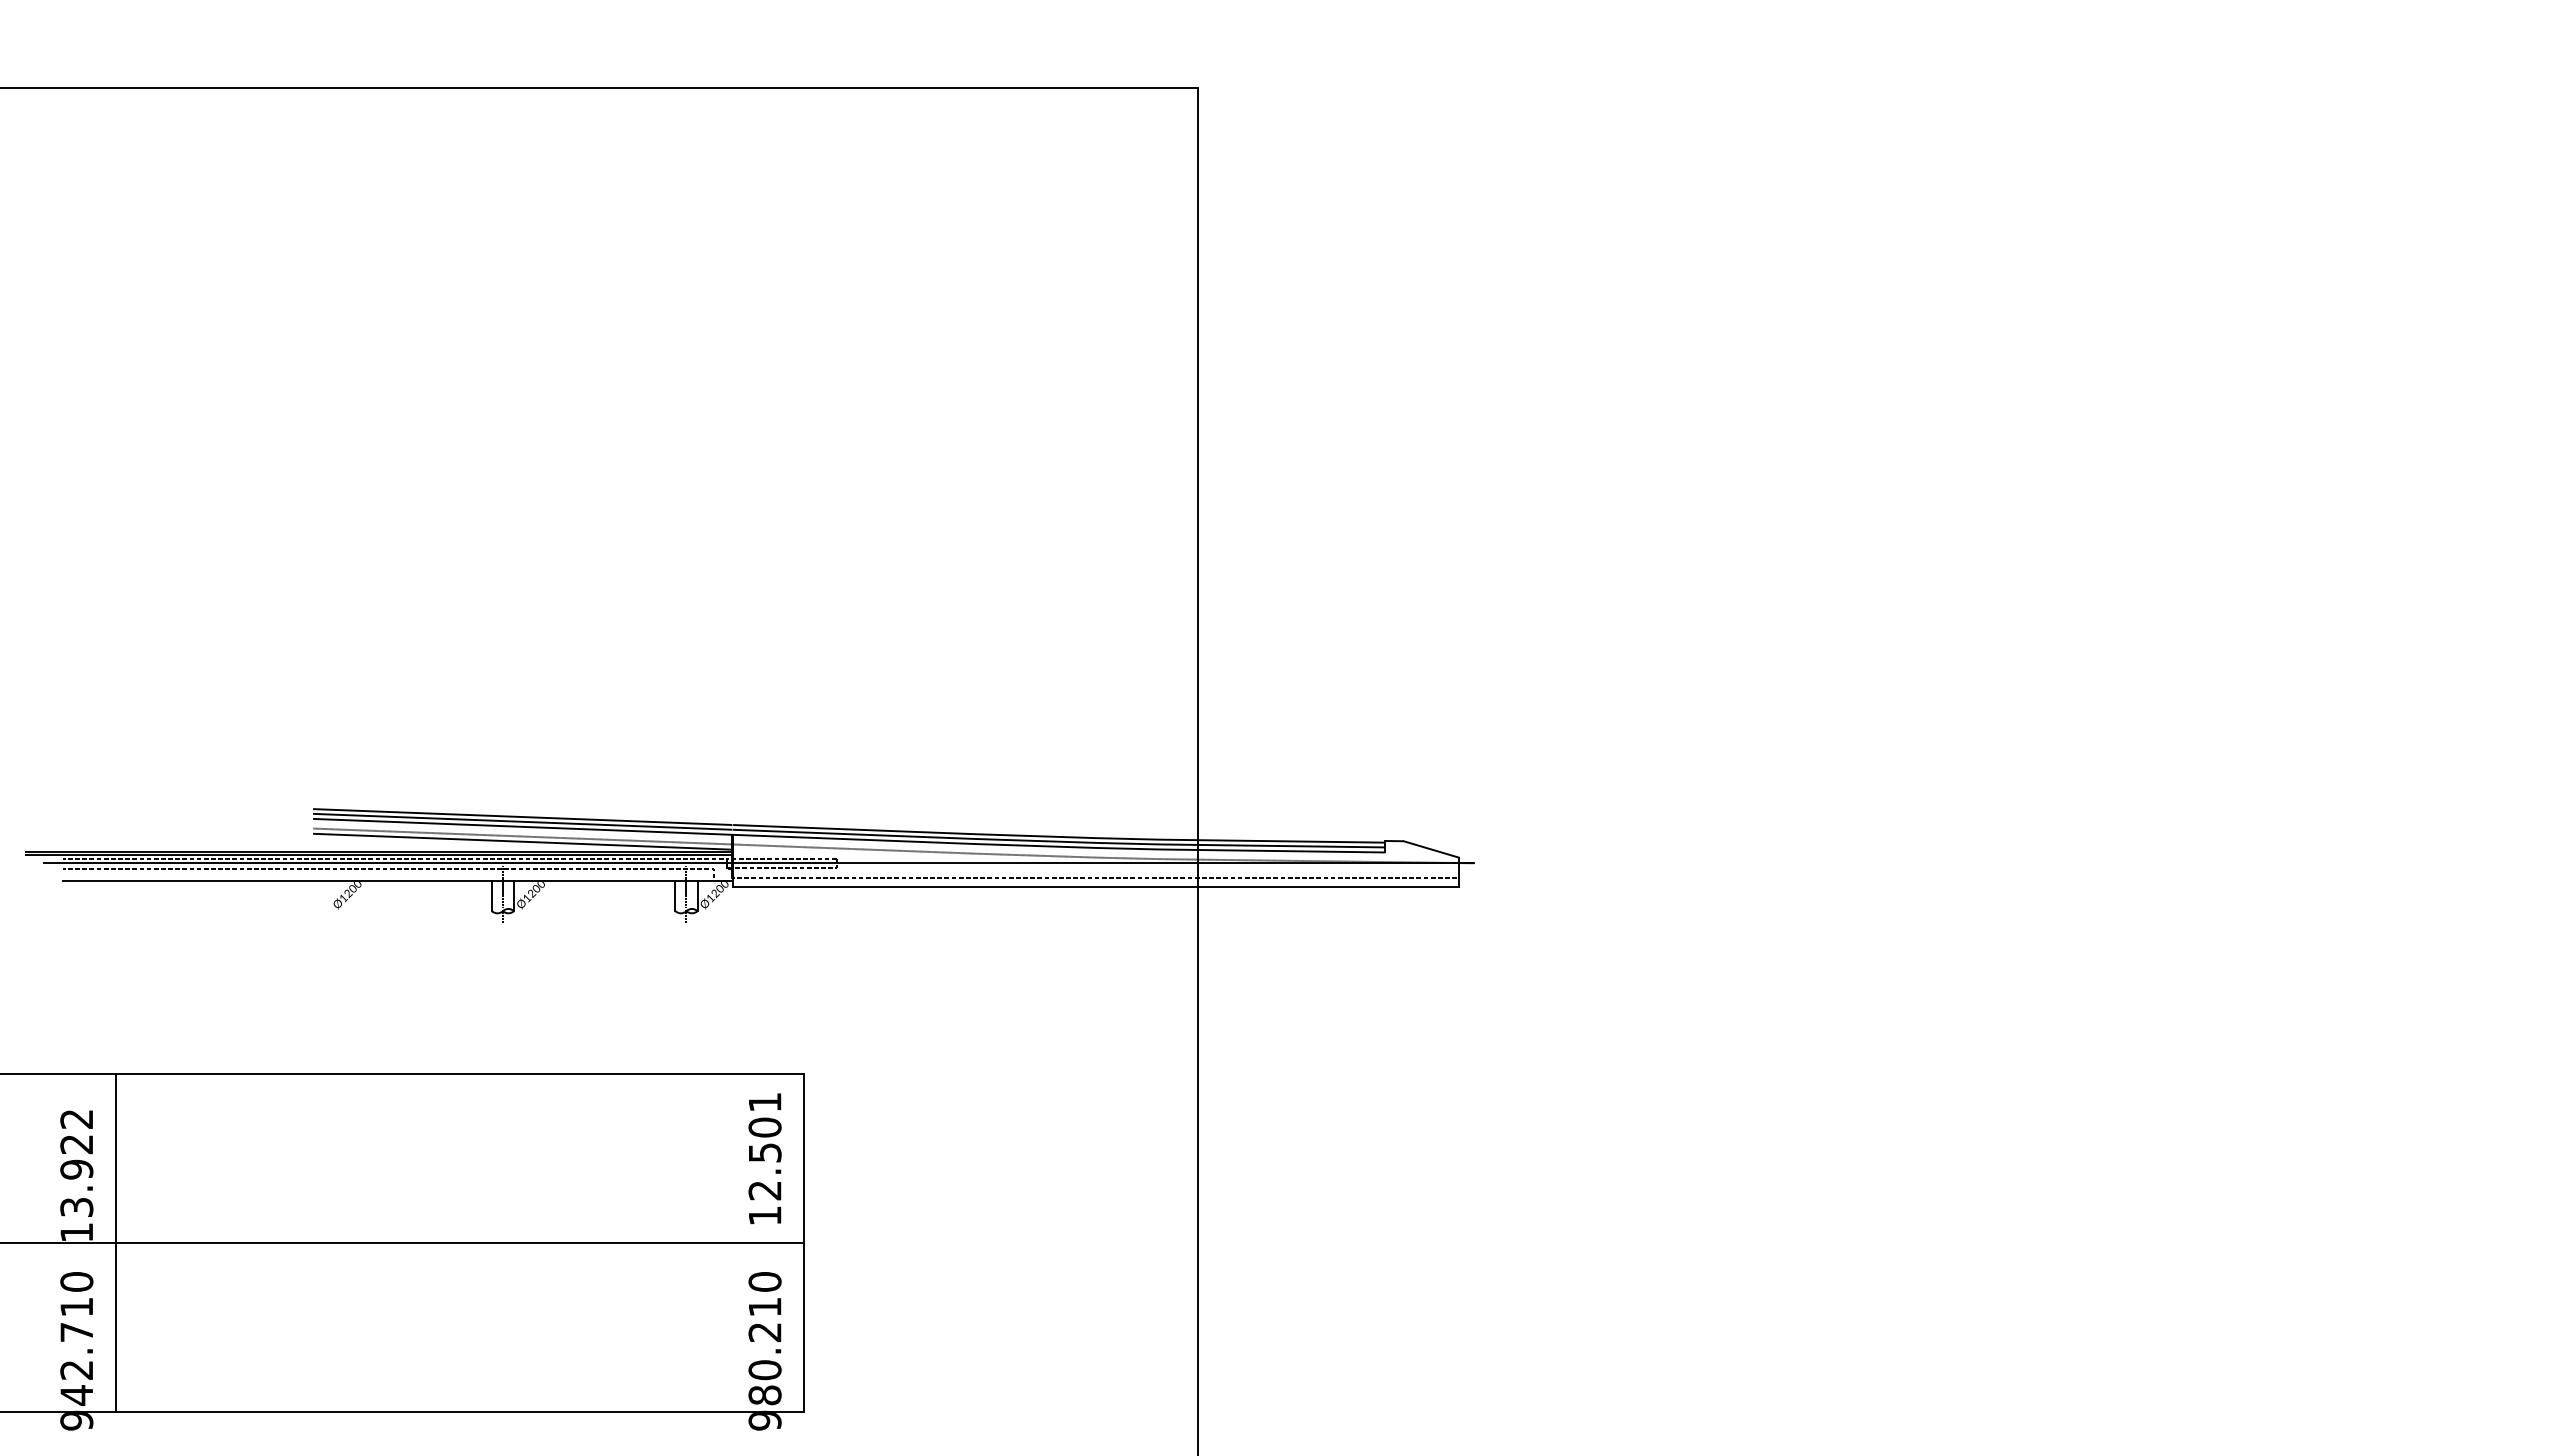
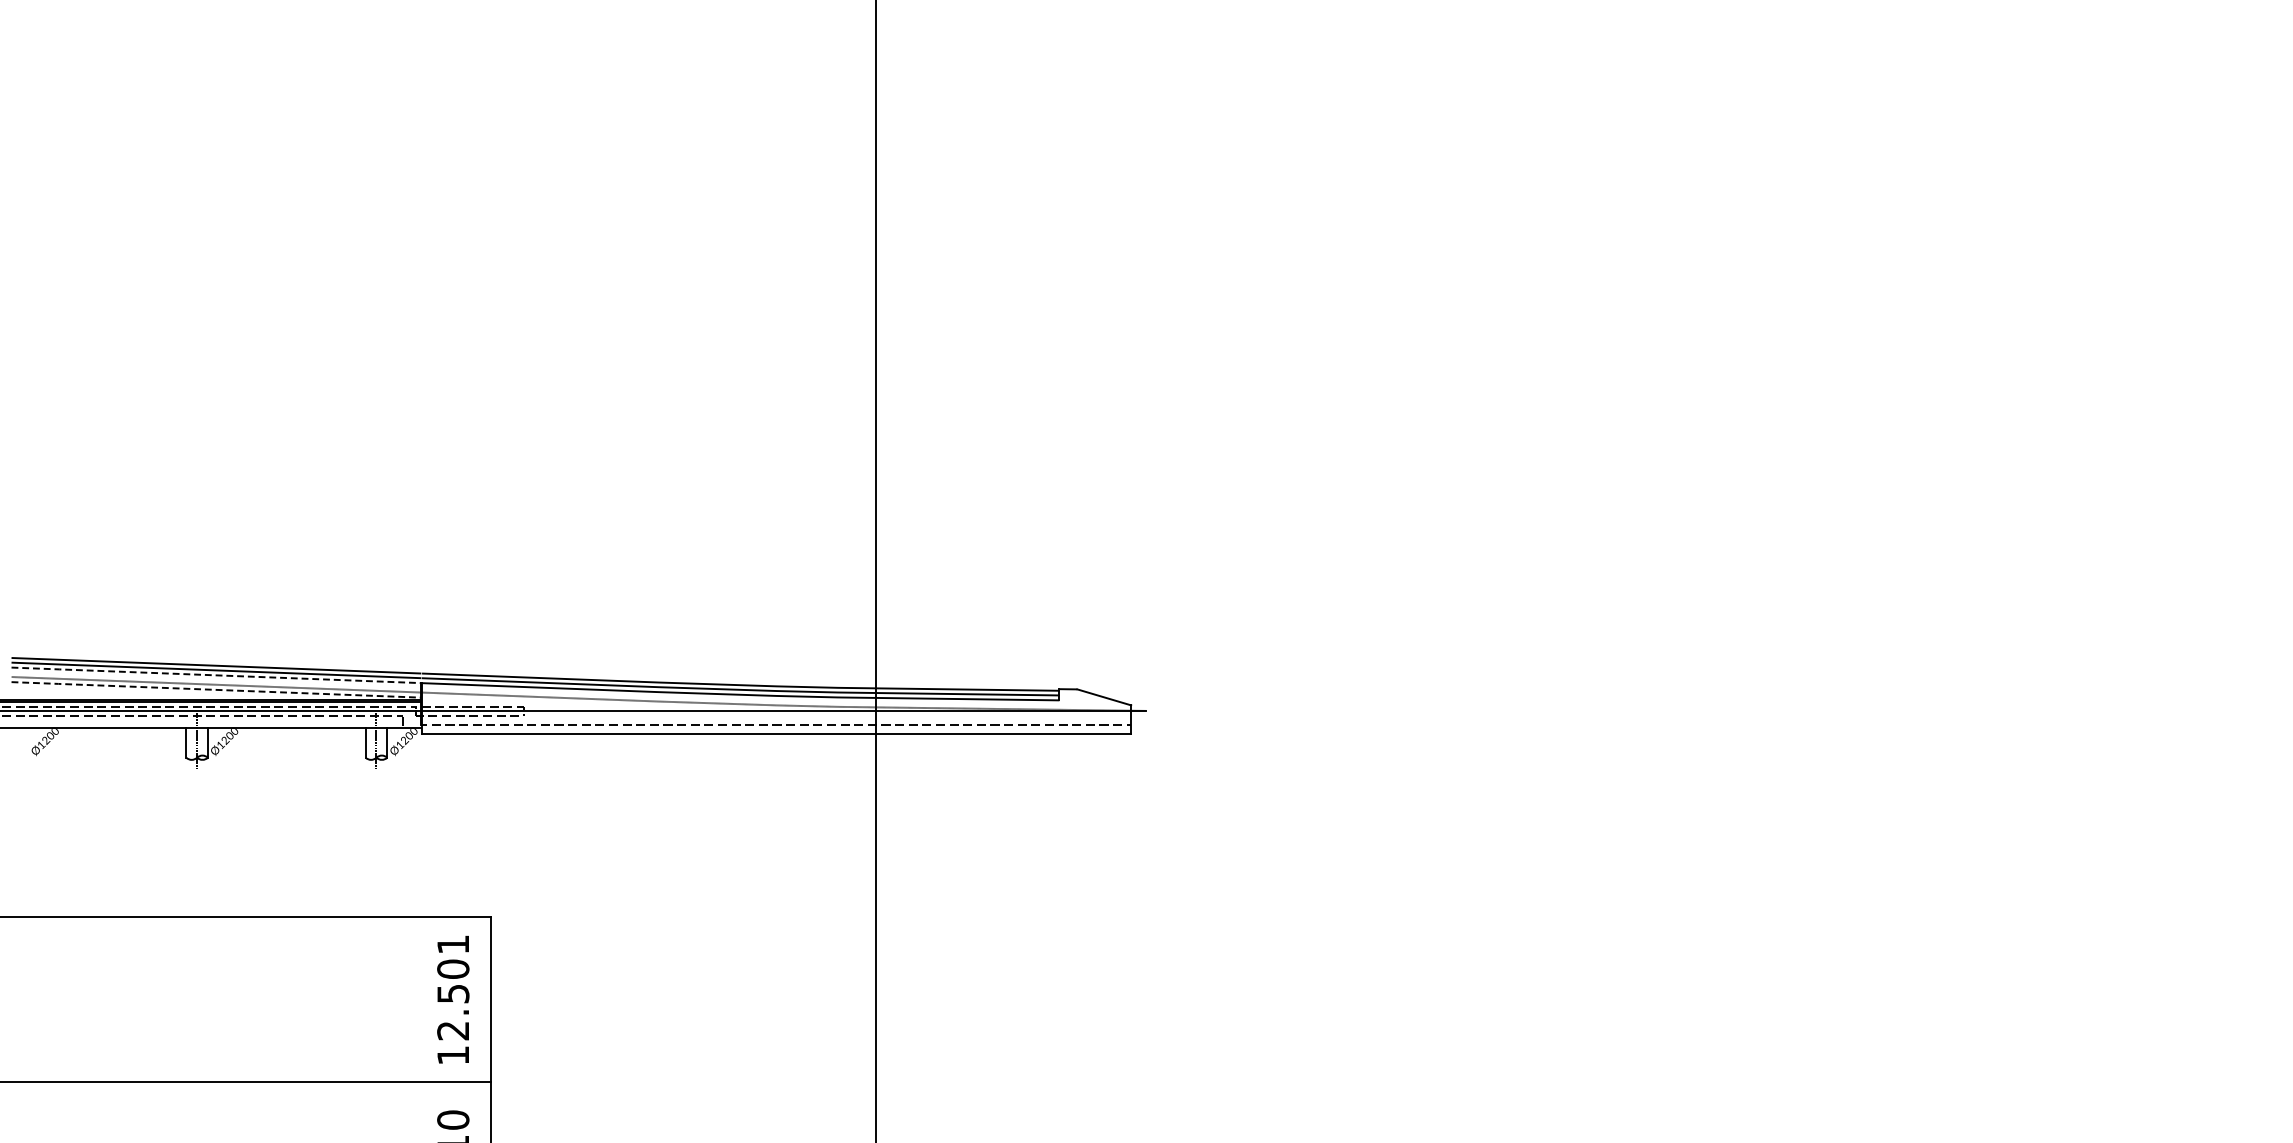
line: (523, 826) -> (217, 674), solid -> dashed
line: (522, 841) -> (216, 689), solid -> dashed

